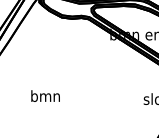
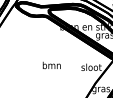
text: (45, 96) -> (51, 65), moved

